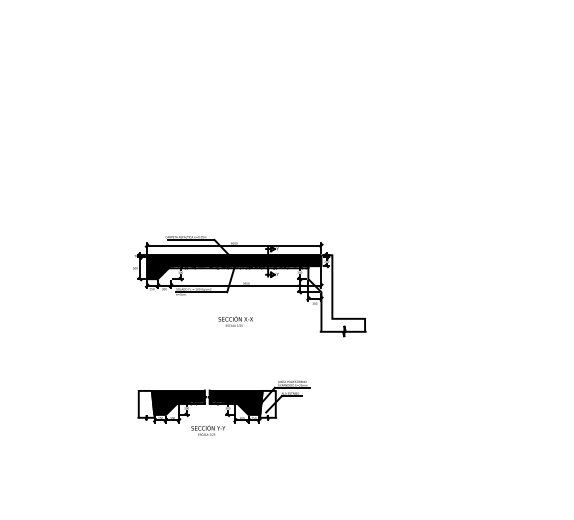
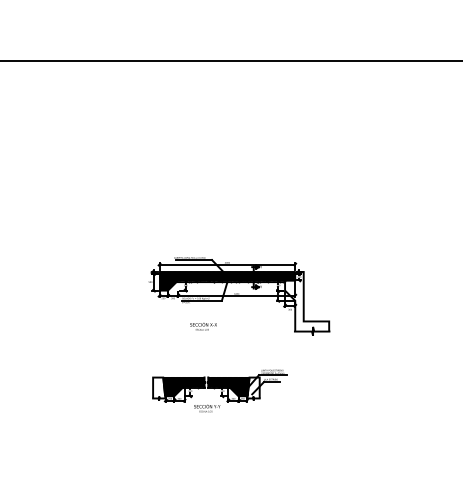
text: (235, 321) -> (203, 326), moved

